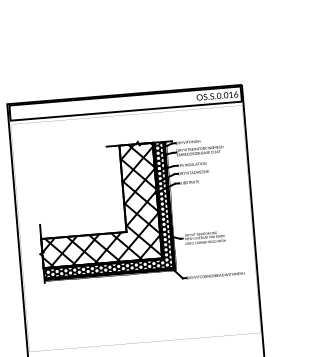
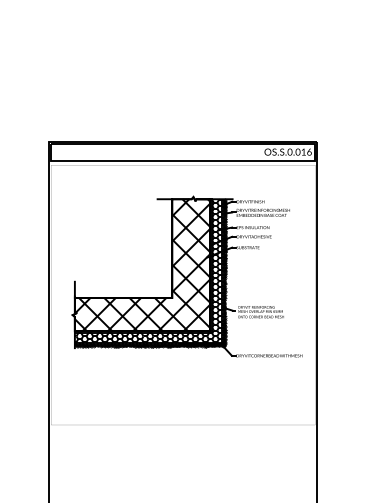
hatch: (105, 211) -> (150, 272), added

